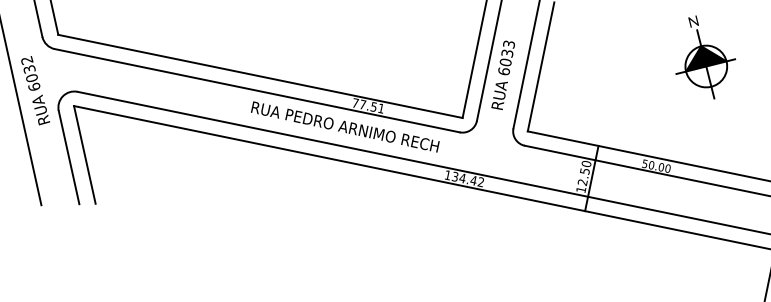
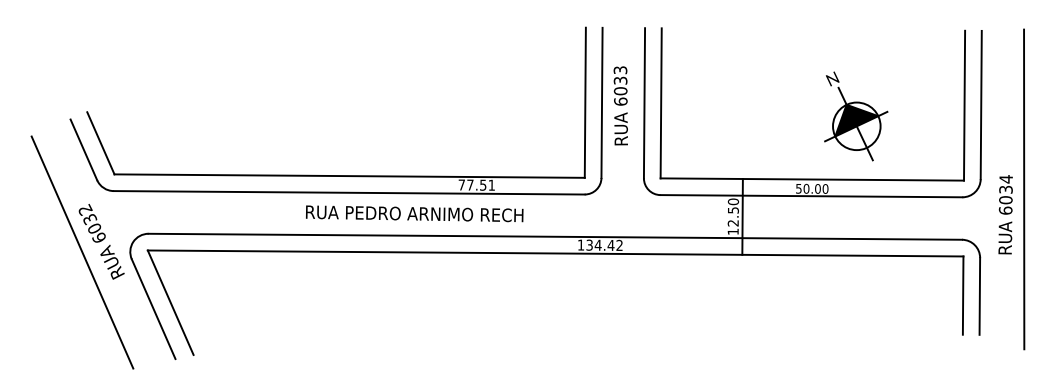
part: (707, 57) -> (856, 116), moved
text: (503, 74) -> (620, 105), moved
text: (345, 126) -> (414, 213), moved

